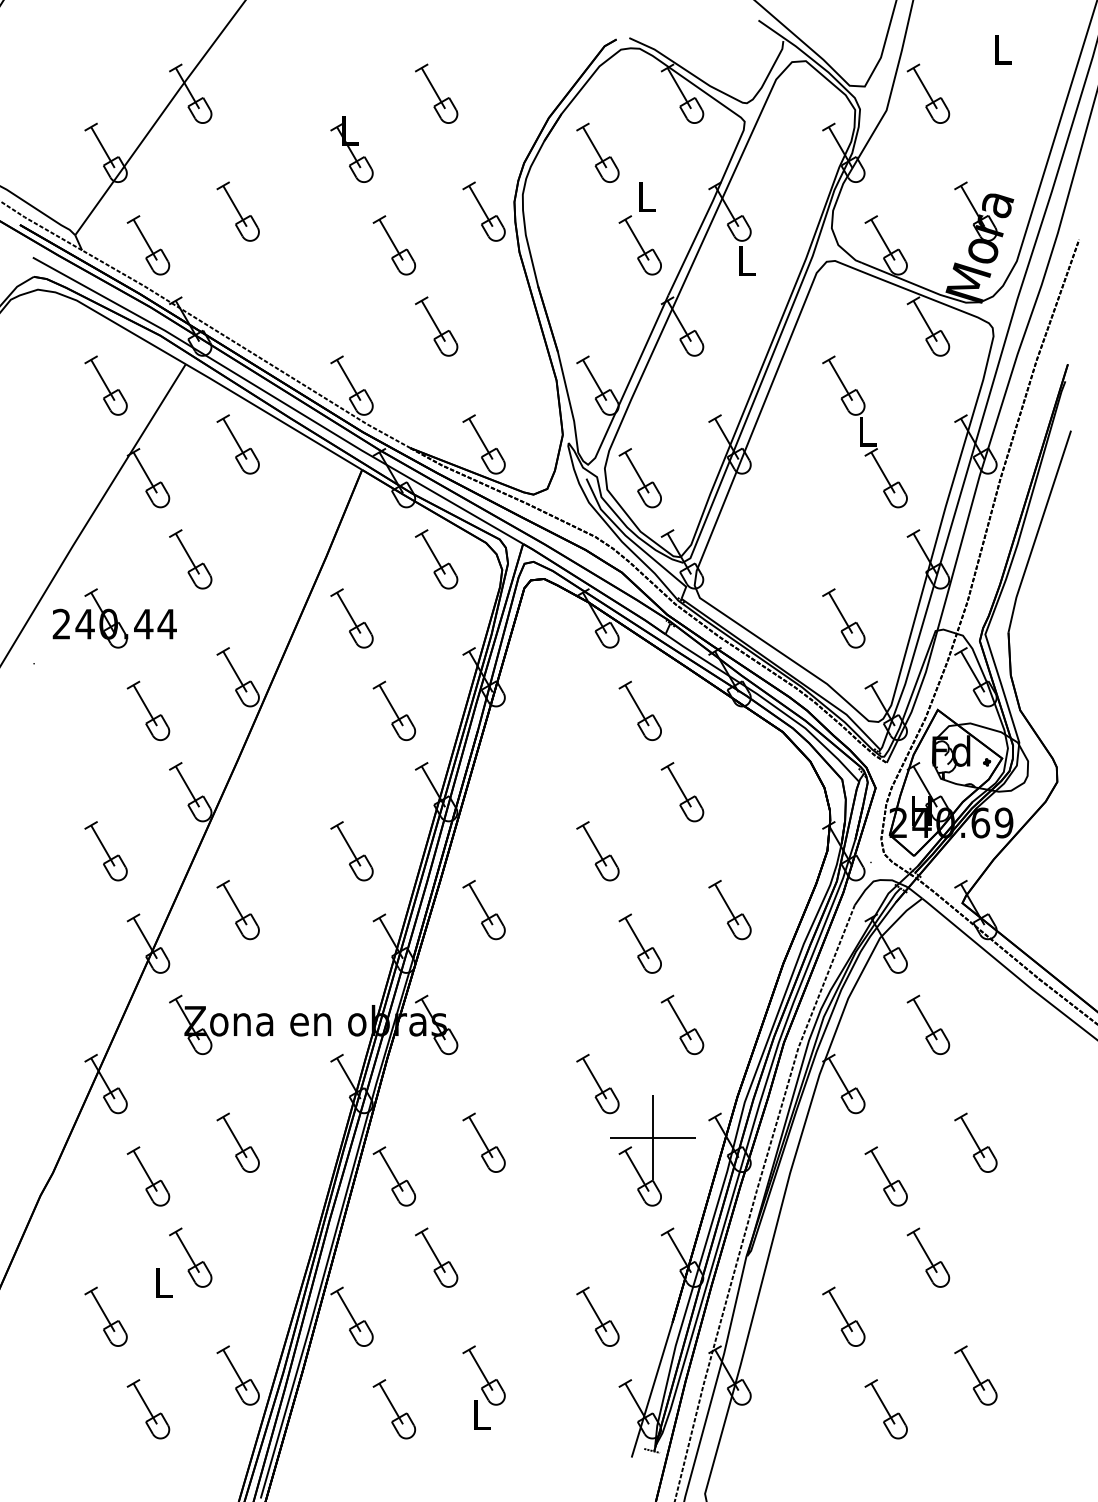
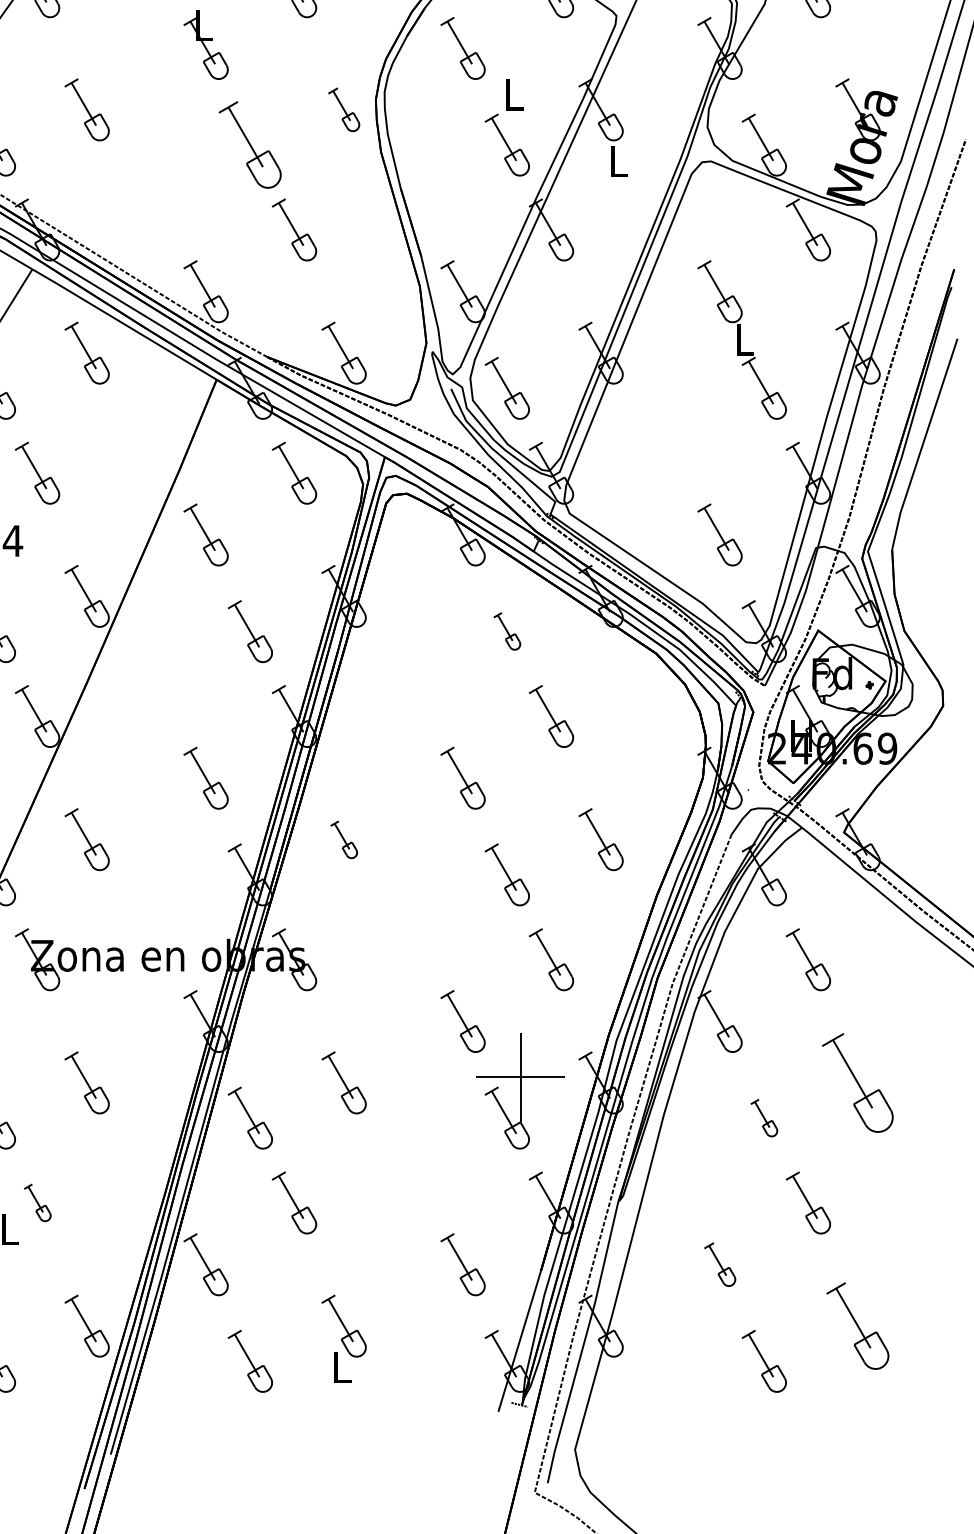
part: (483, 211) -> (343, 109), size x0.7
part: (394, 245) -> (250, 145), size x1.4
part: (639, 710) -> (506, 631), size x0.6
part: (483, 910) -> (343, 840), size x0.6
part: (975, 1142) -> (857, 1082), size x1.6
part: (885, 1176) -> (763, 1118), size x0.6
part: (190, 1257) -> (37, 1202), size x0.6
part: (843, 1316) -> (719, 1264), size x0.7
part: (975, 1375) -> (857, 1326), size x1.4

